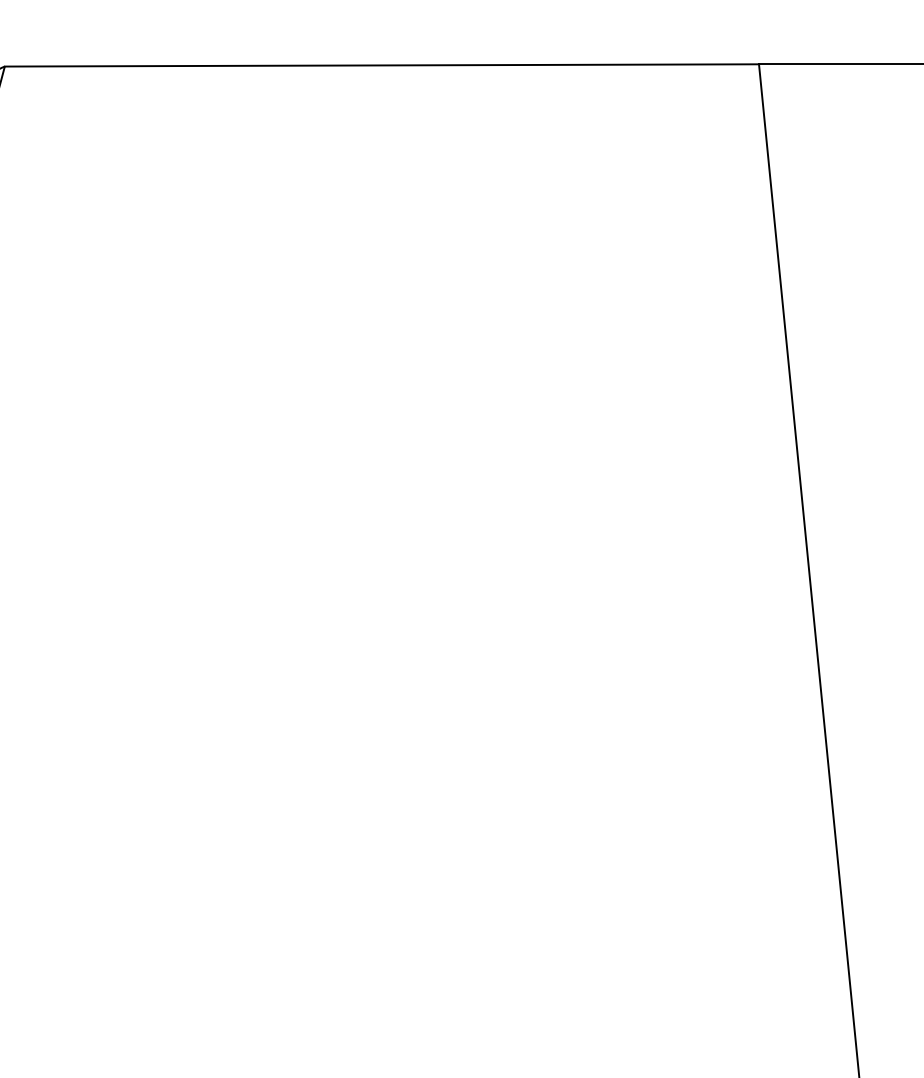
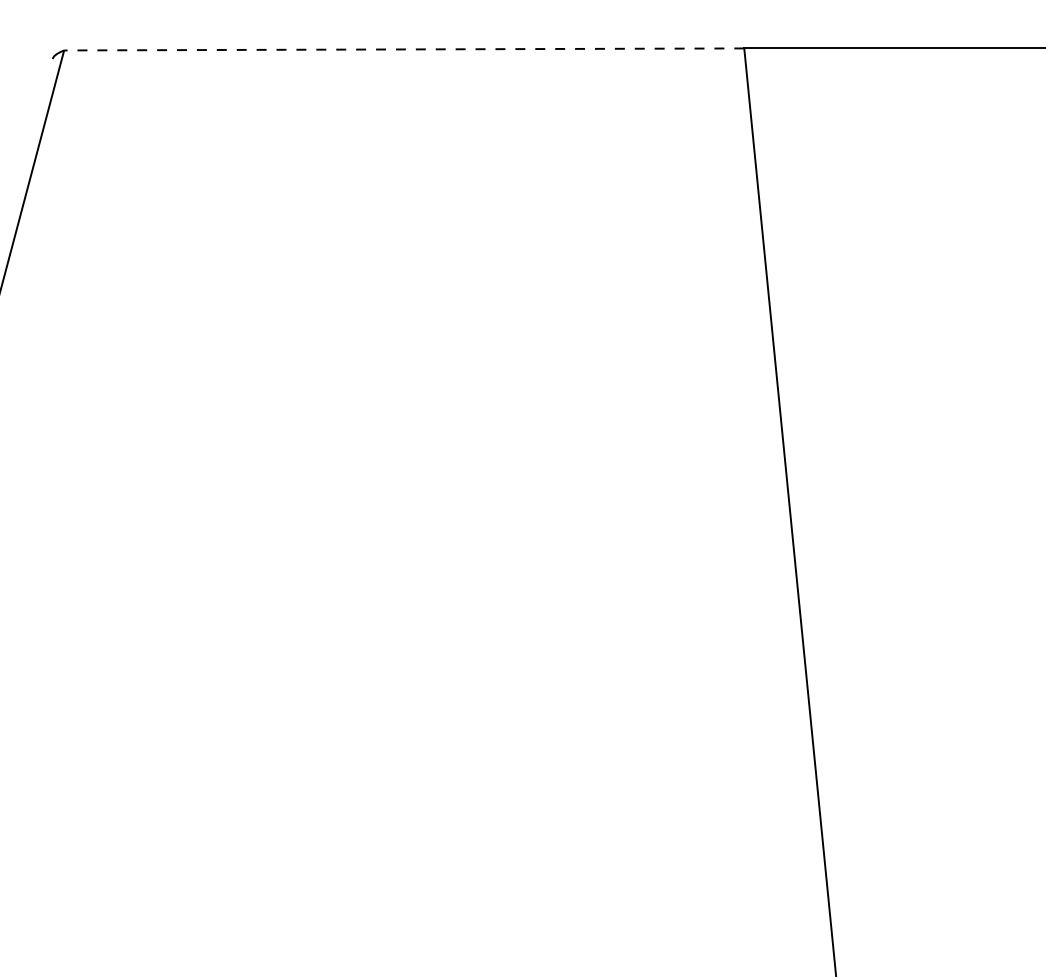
line: (381, 65) -> (403, 49), solid -> dashed

